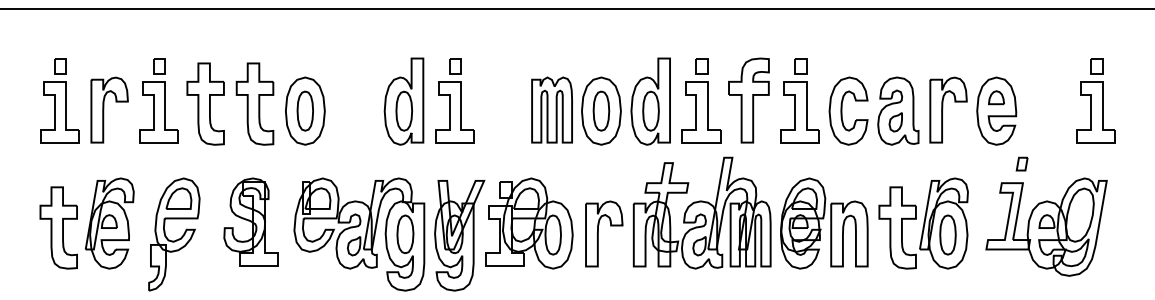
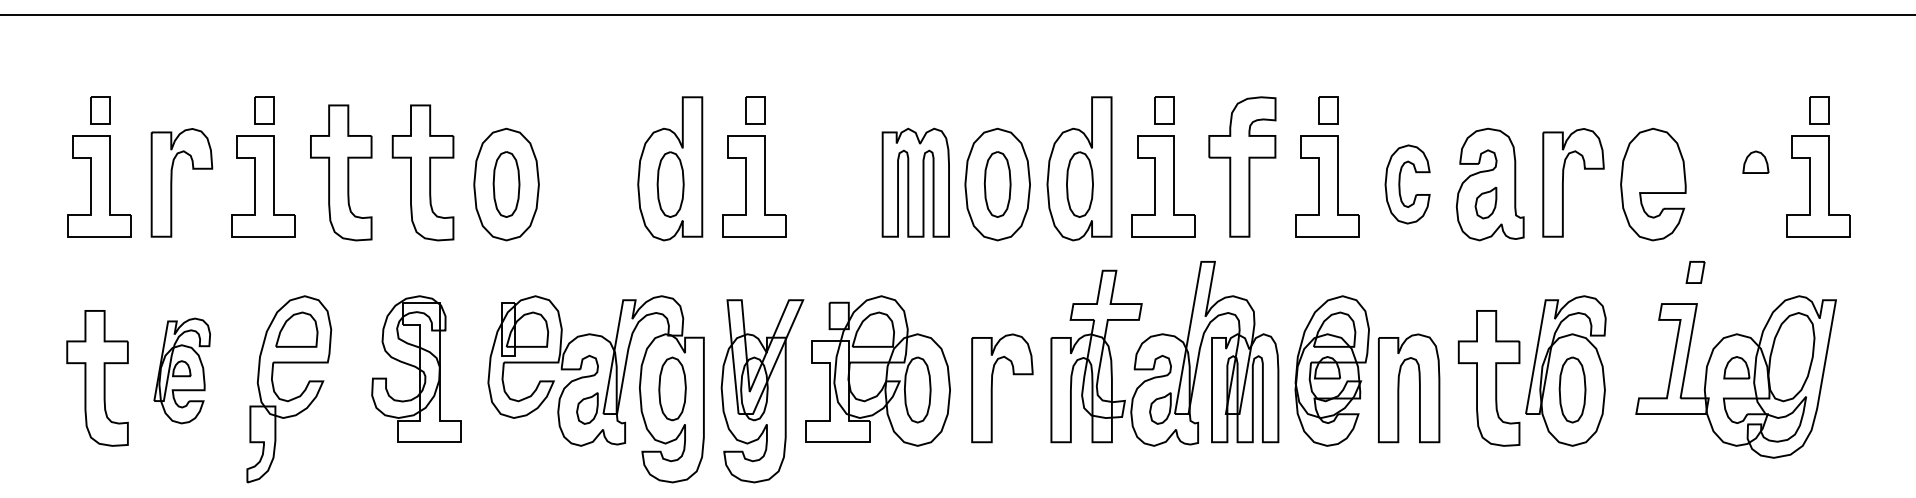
part: (996, 97) -> (1755, 161), moved
part: (848, 110) -> (1407, 183), size x0.7
part: (109, 223) -> (181, 370), size x0.7

